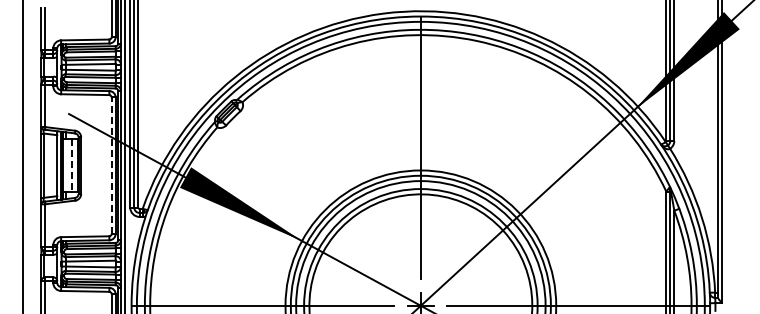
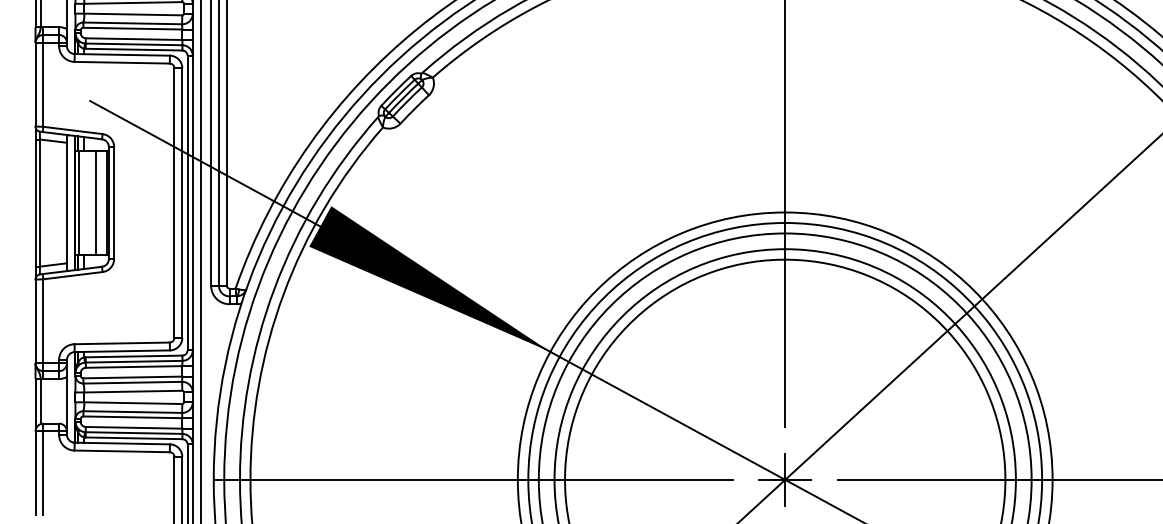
line: (72, 165) -> (97, 202), dashed -> solid
line: (111, 165) -> (174, 202), dashed -> solid

